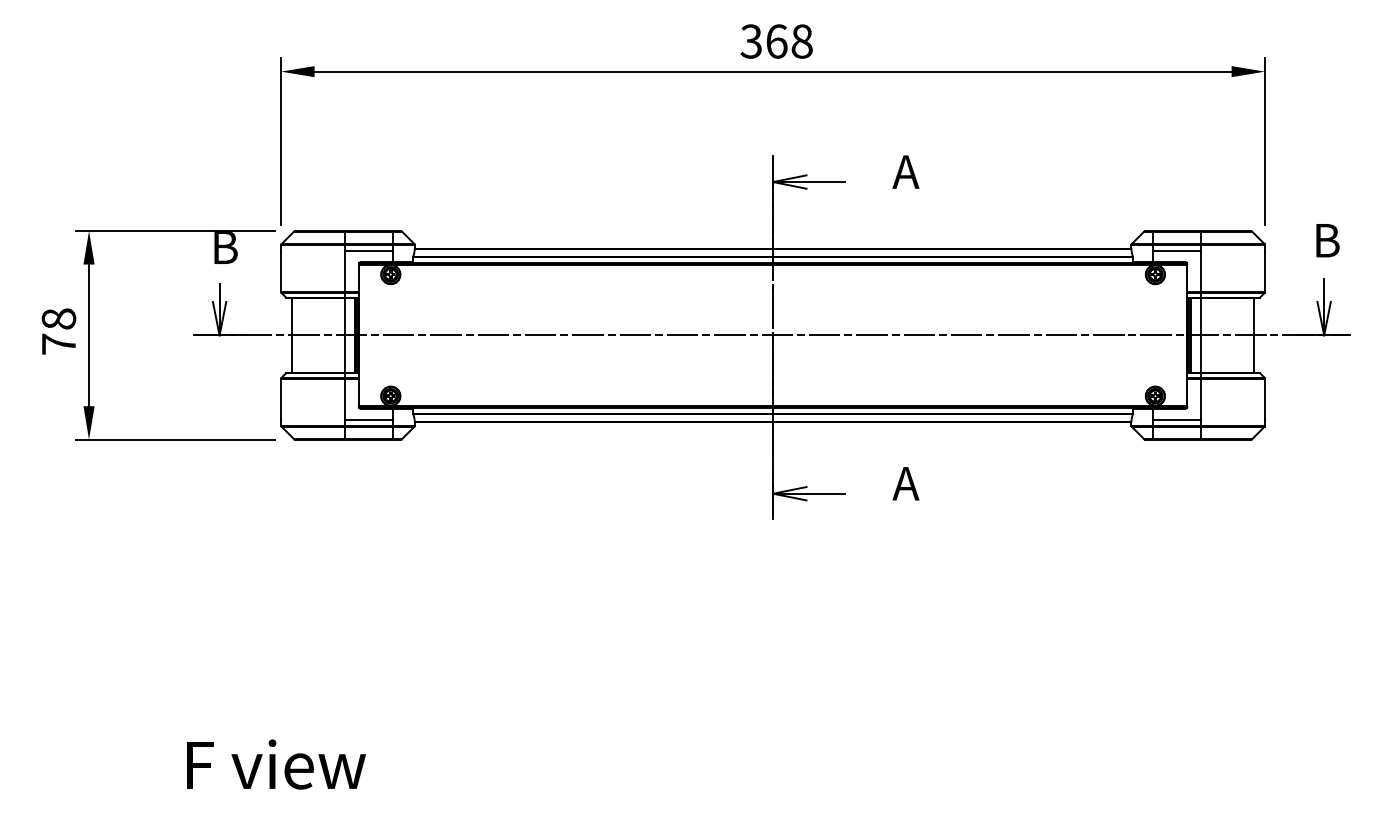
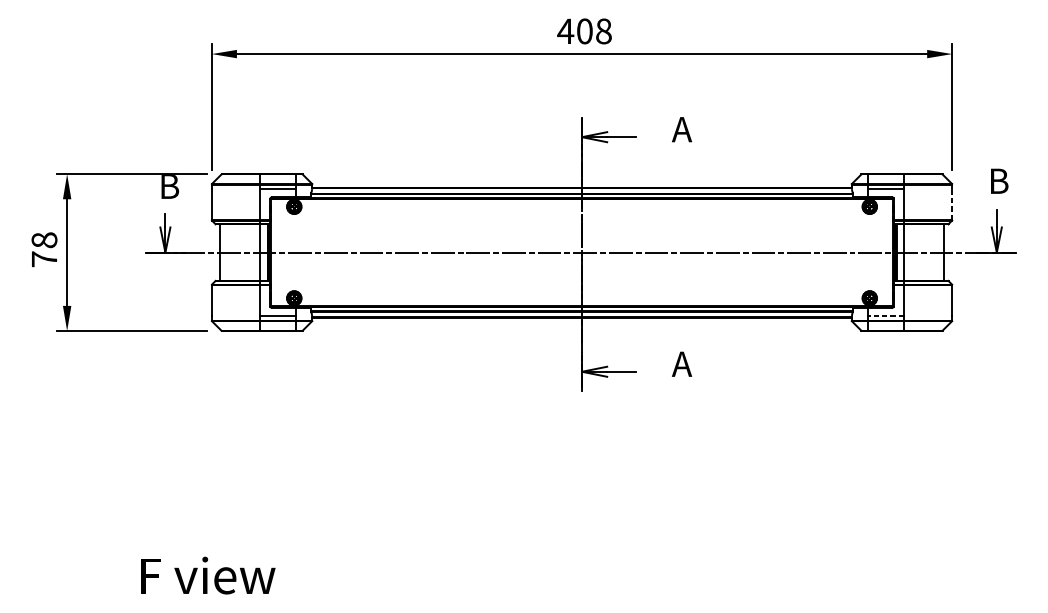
text: (763, 41) -> (574, 31), 368 -> 408
line: (1265, 271) -> (952, 204), solid -> dashed
line: (1176, 419) -> (885, 315), solid -> dashed

